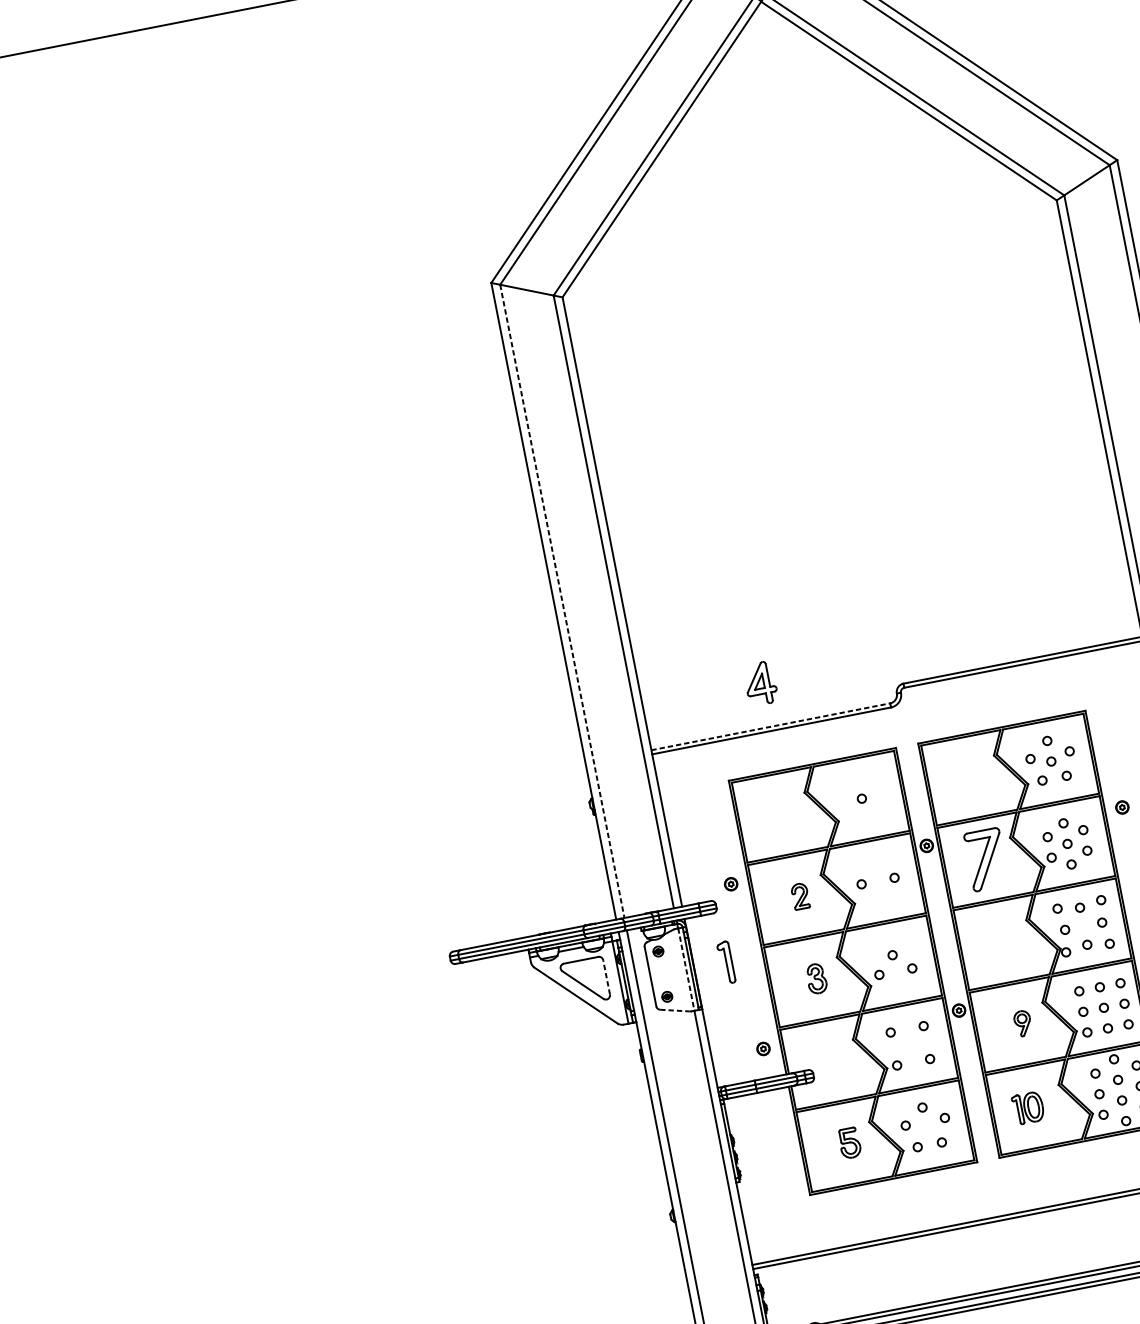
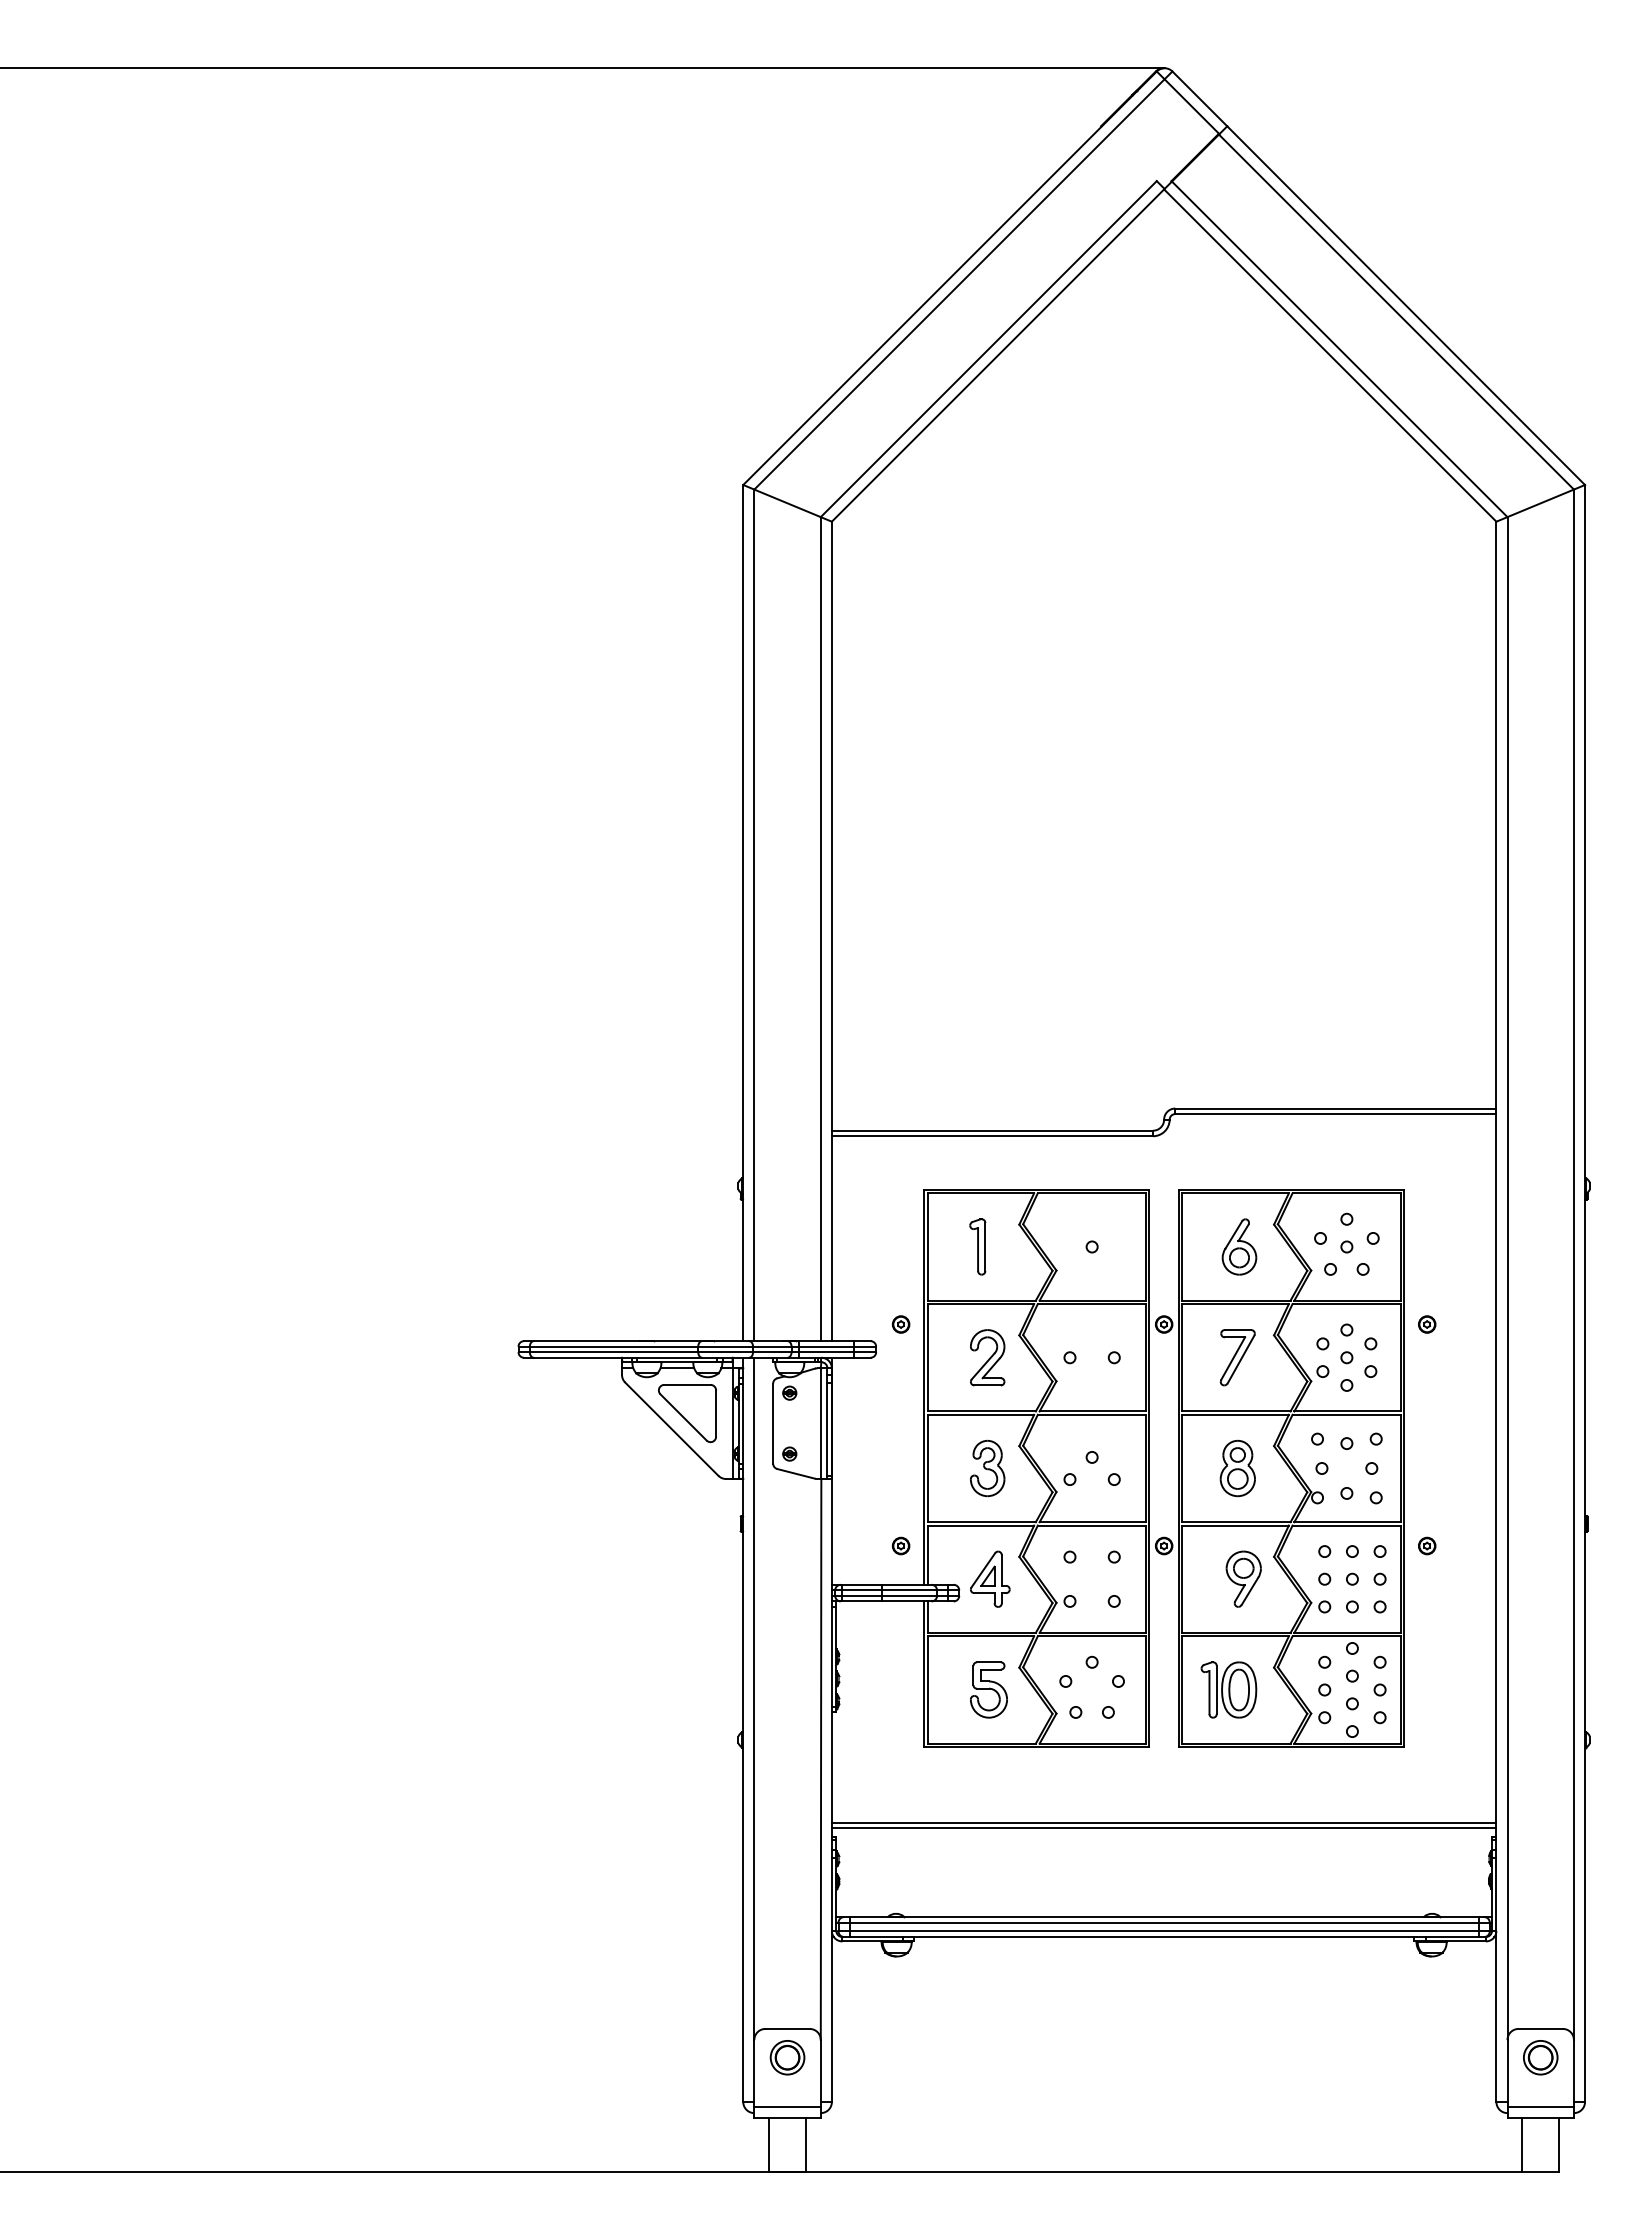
line: (562, 601) -> (754, 915), dashed -> solid
part: (760, 683) -> (990, 1578), moved
line: (770, 726) -> (992, 1130), dashed -> solid
part: (971, 776) -> (1239, 1246), added
part: (986, 859) -> (1237, 1357), size x0.71
part: (800, 896) -> (987, 1357), size x1.67
part: (1002, 942) -> (1237, 1468), added
part: (725, 962) -> (977, 1246), moved
line: (686, 970) -> (821, 1424), dashed -> solid
line: (606, 977) -> (716, 1413), dashed -> solid
part: (816, 978) -> (987, 1468), size x1.43
line: (675, 1010) -> (796, 1473), dashed -> solid
part: (1022, 1023) -> (1243, 1578), size x1.67
part: (1027, 1107) -> (1228, 1689), size x1.43
part: (849, 1142) -> (988, 1689), size x1.43

